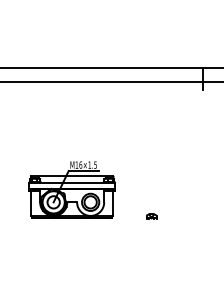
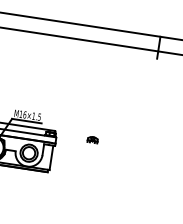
part: (151, 216) -> (92, 139), moved

